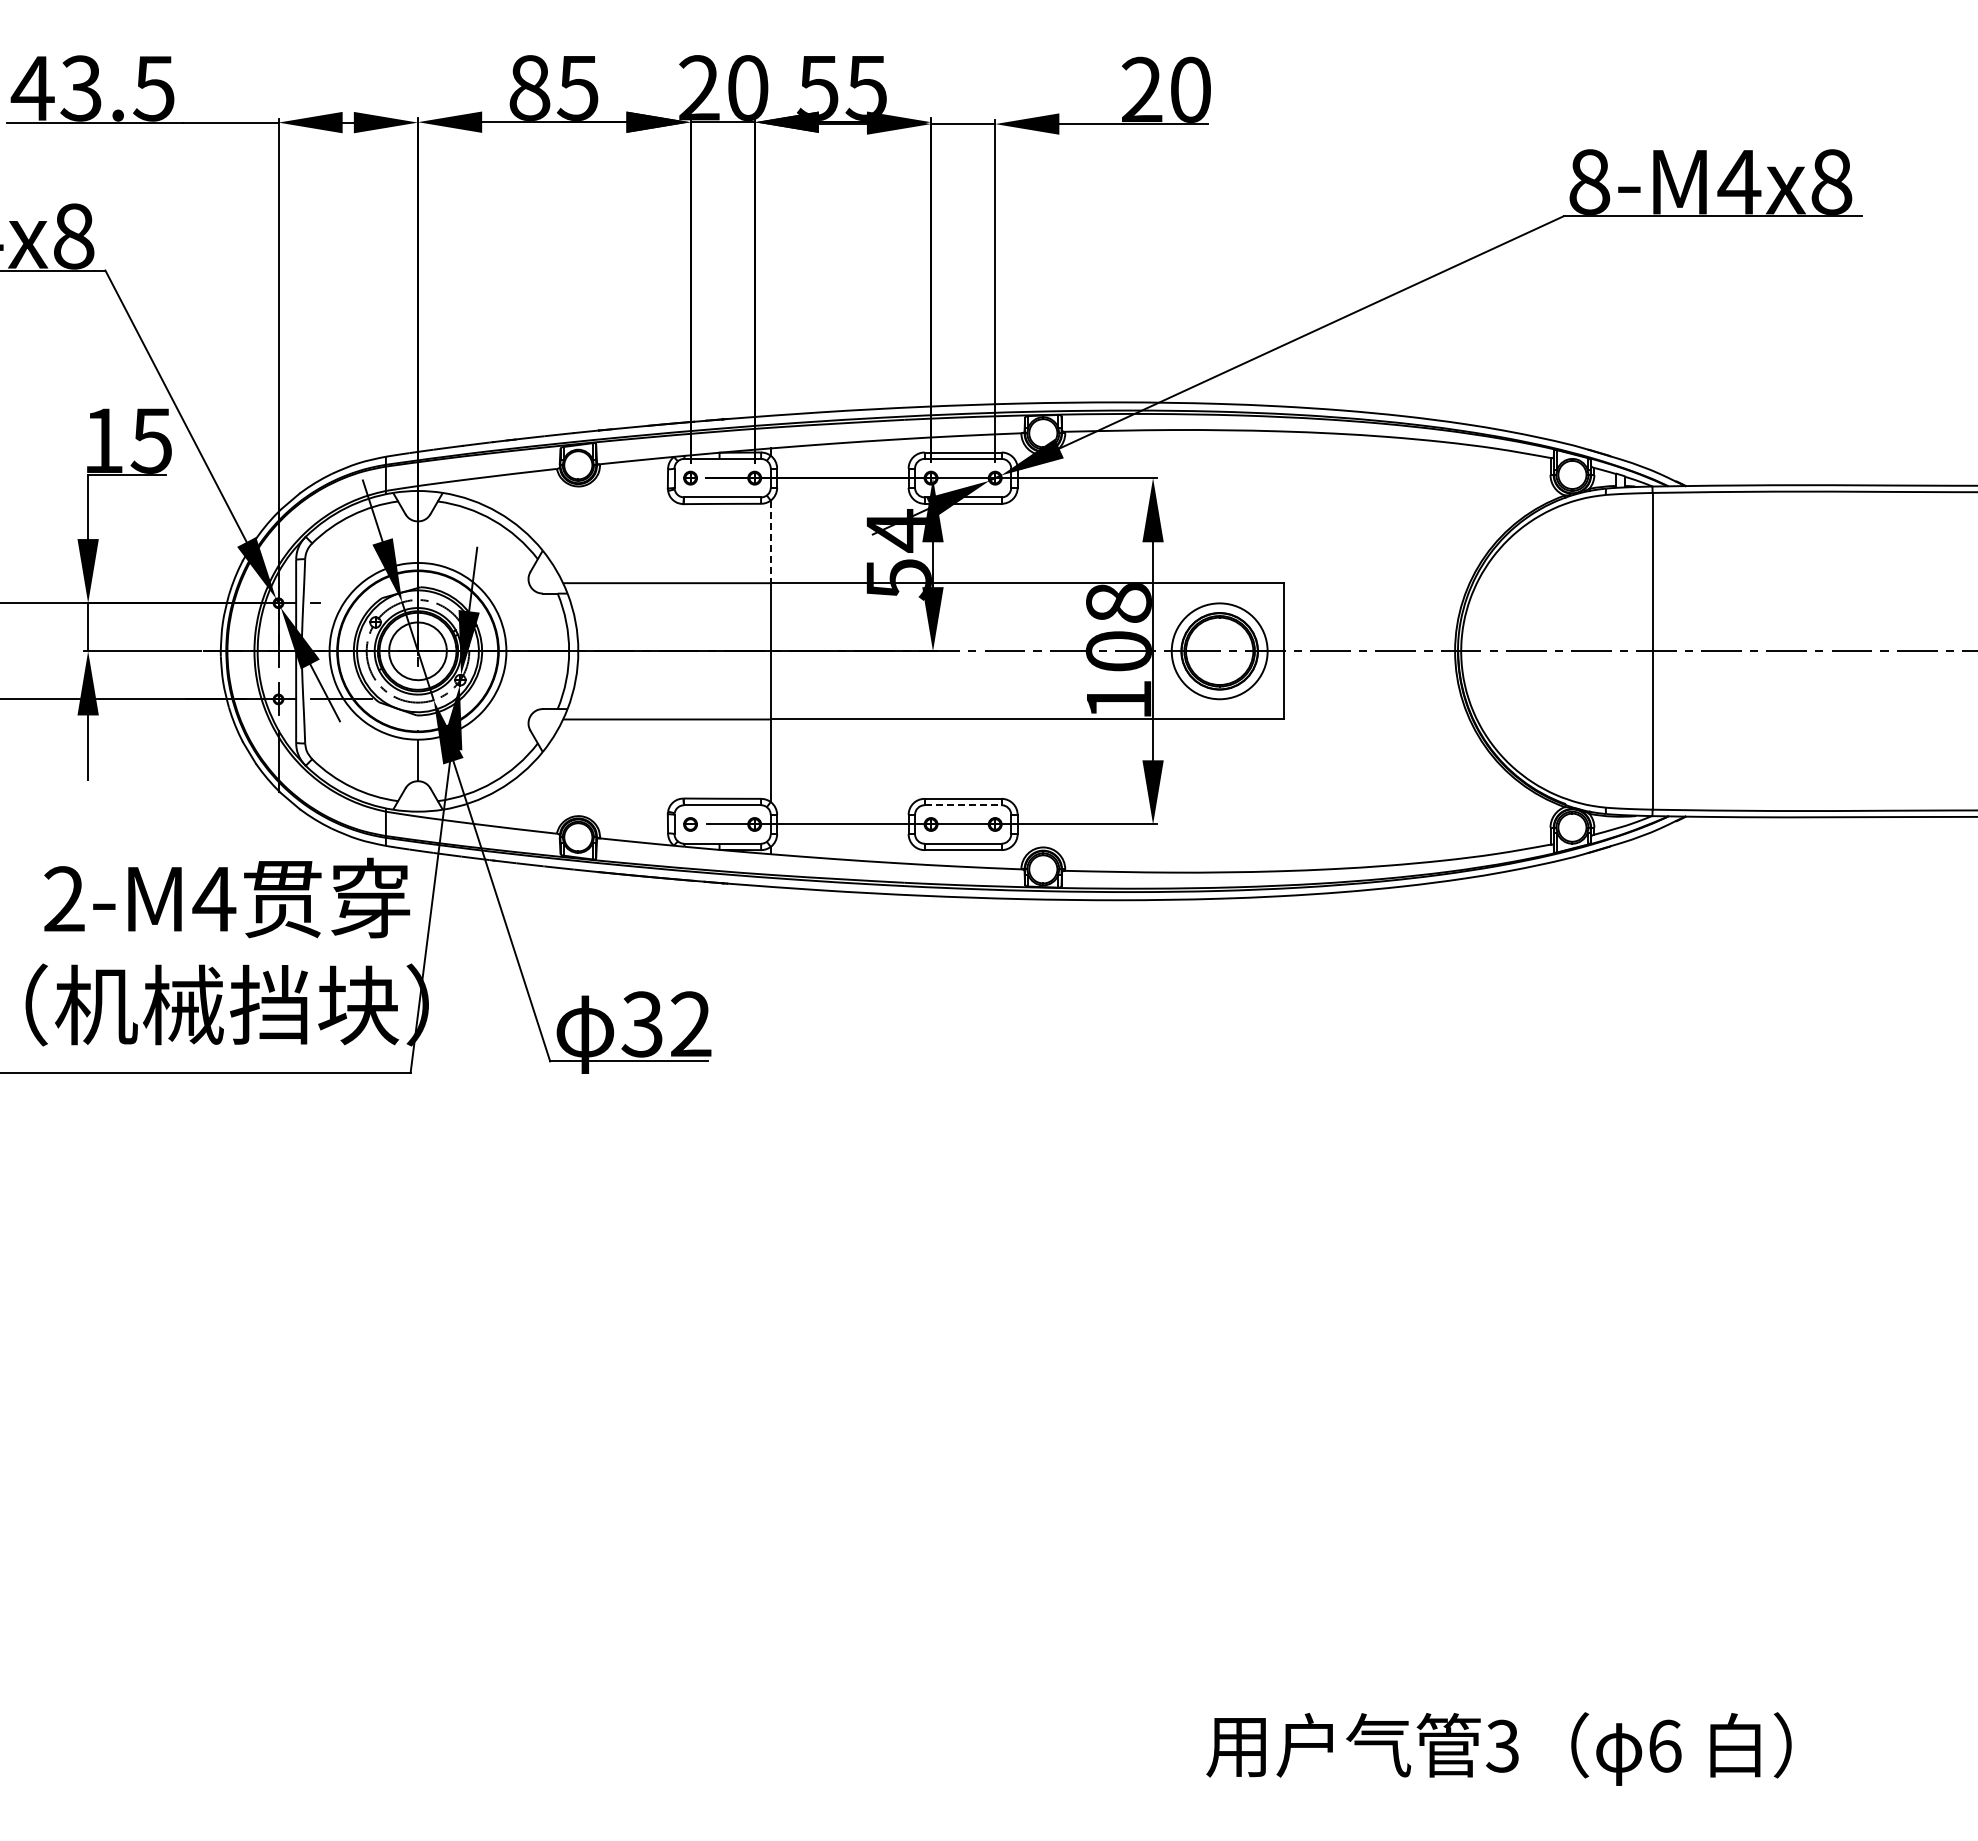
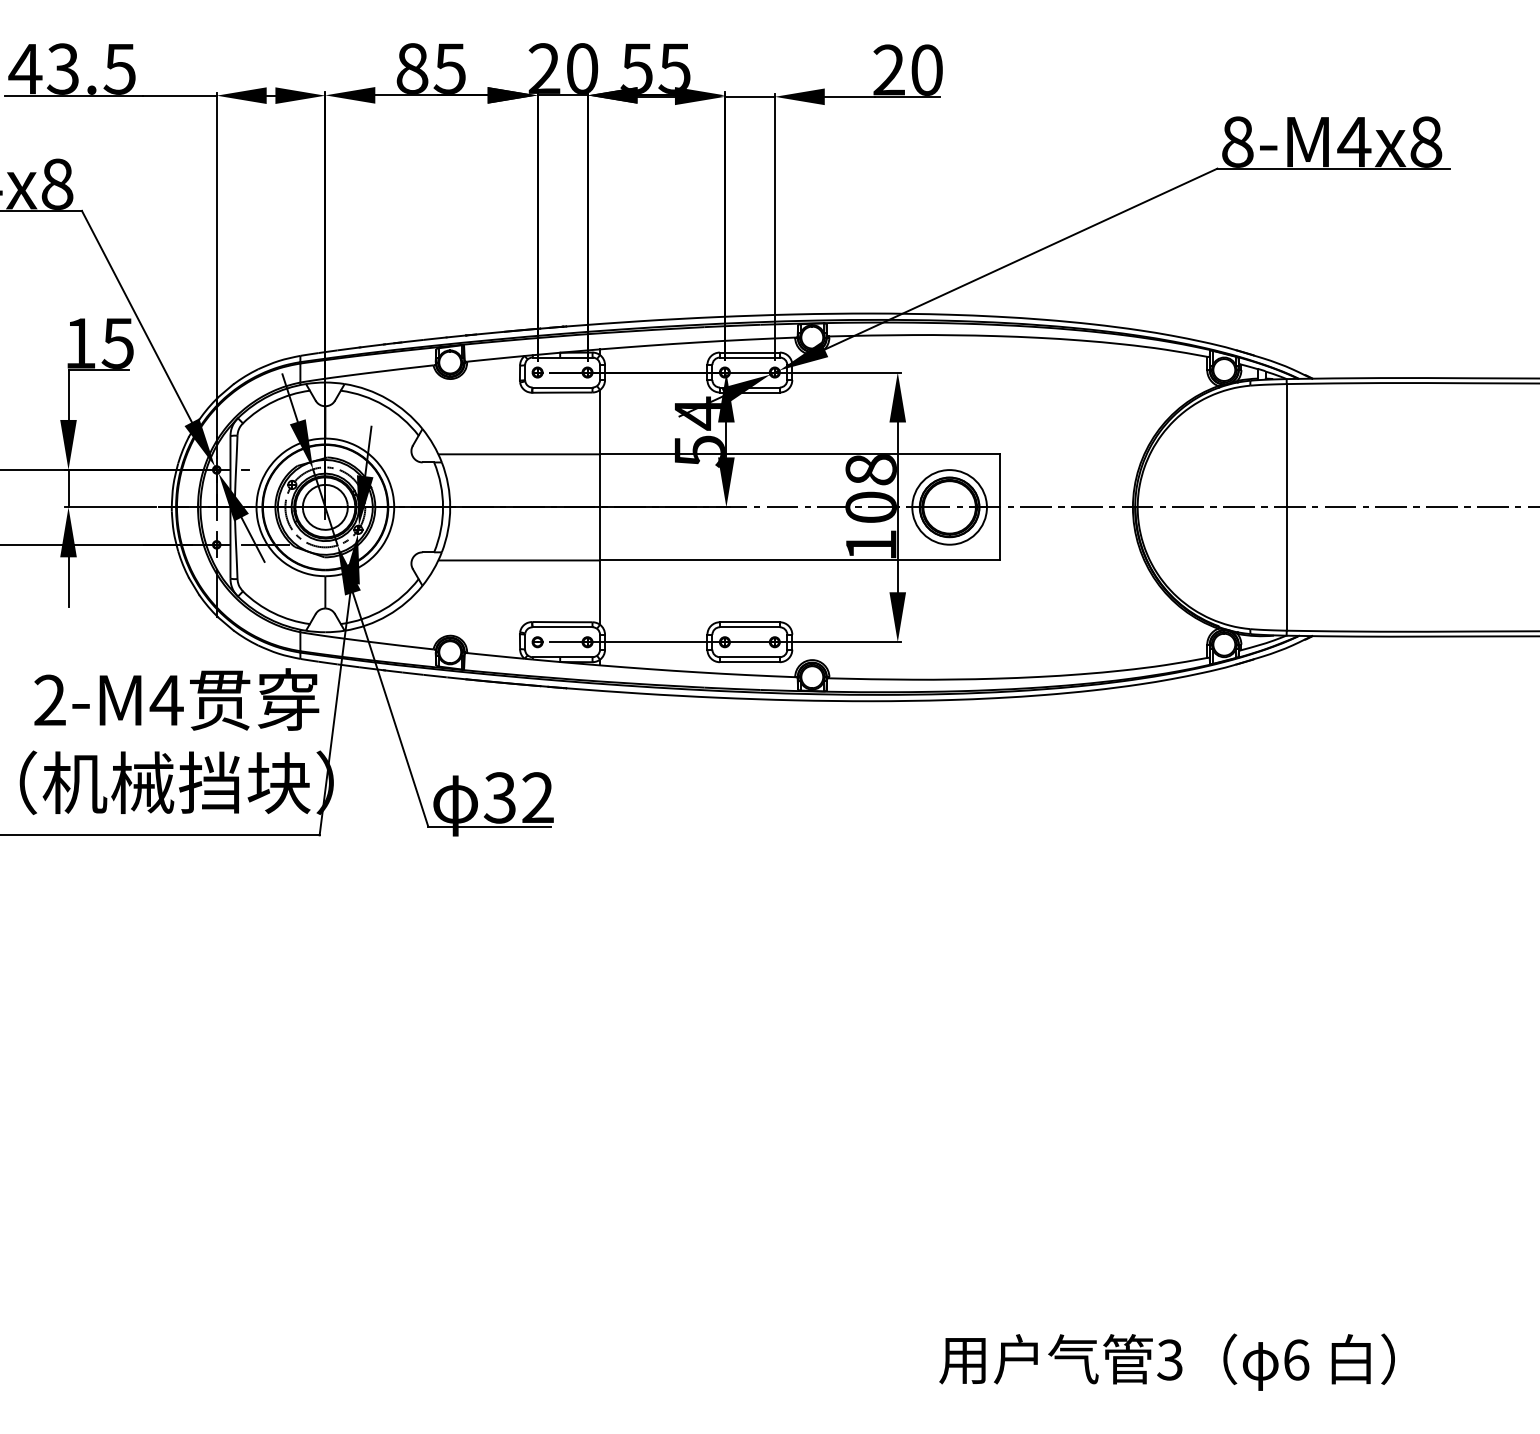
line: (770, 542) -> (599, 422), dashed -> solid
line: (963, 805) -> (750, 627), dashed -> solid

